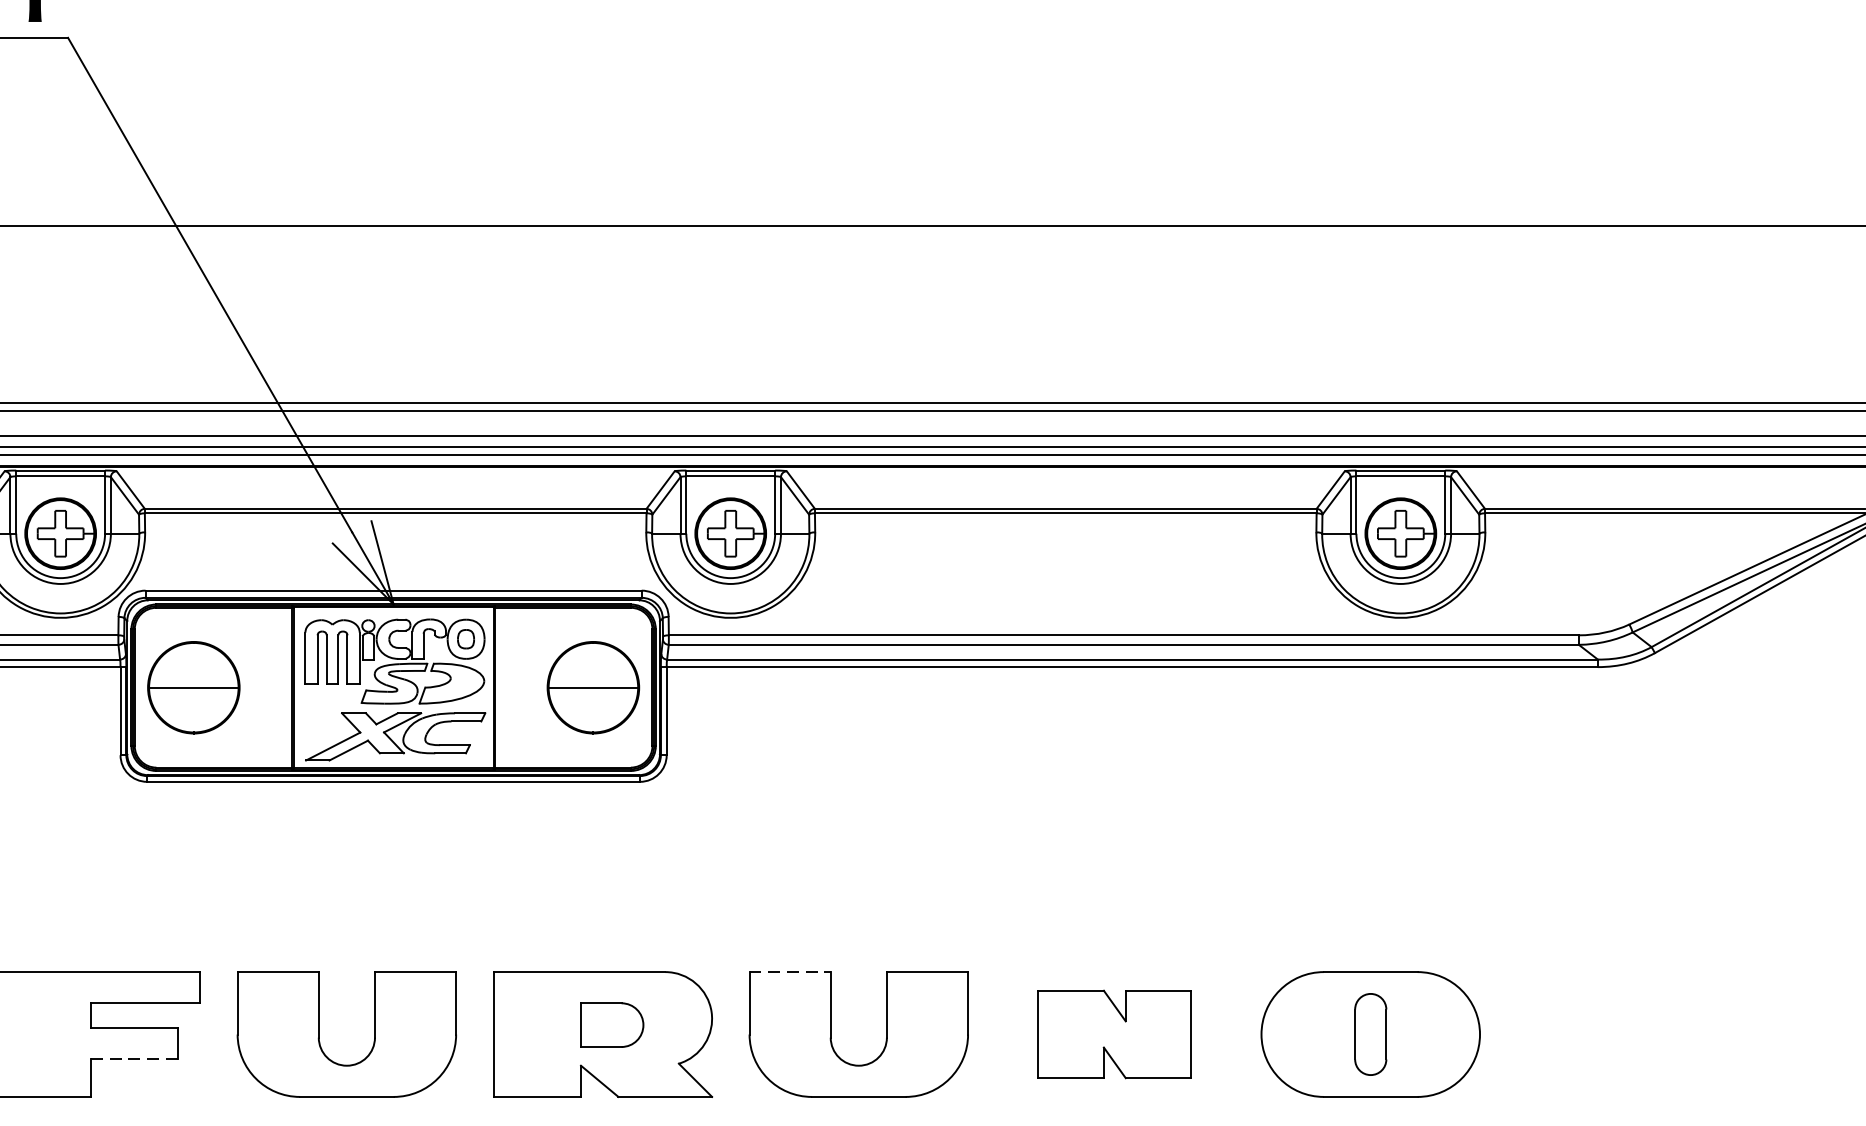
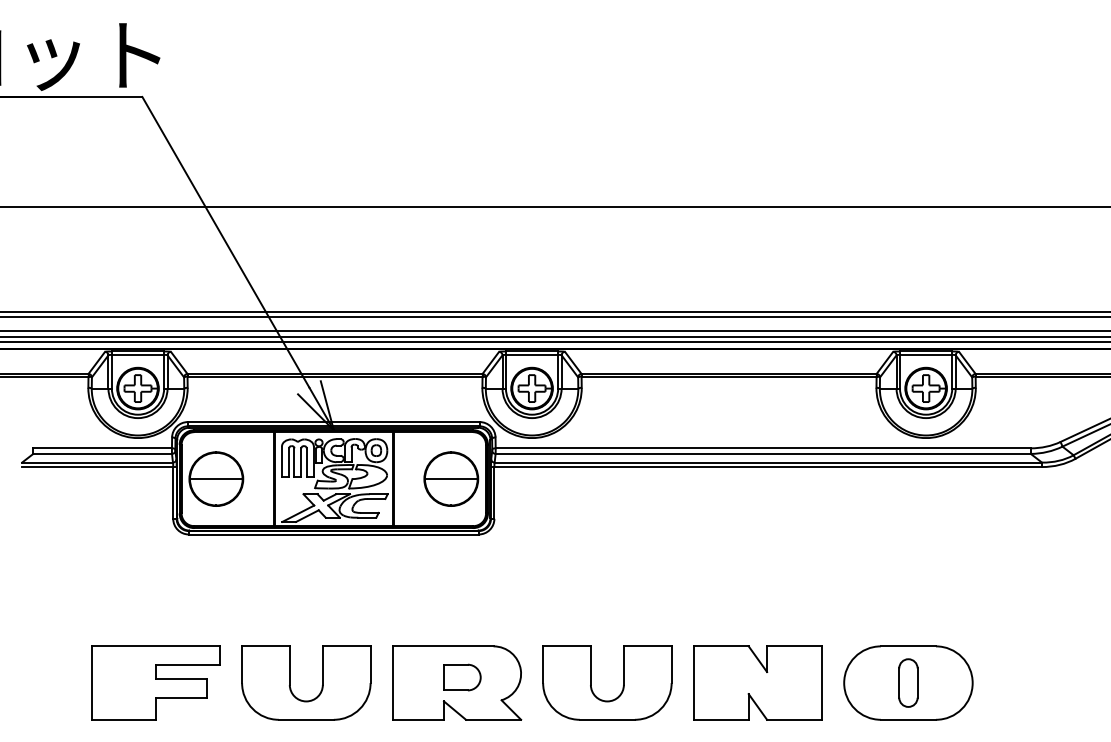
line: (790, 972) -> (567, 646), dashed -> solid
part: (1114, 1033) -> (757, 682), size x1.43
line: (134, 1059) -> (181, 697), dashed -> solid

